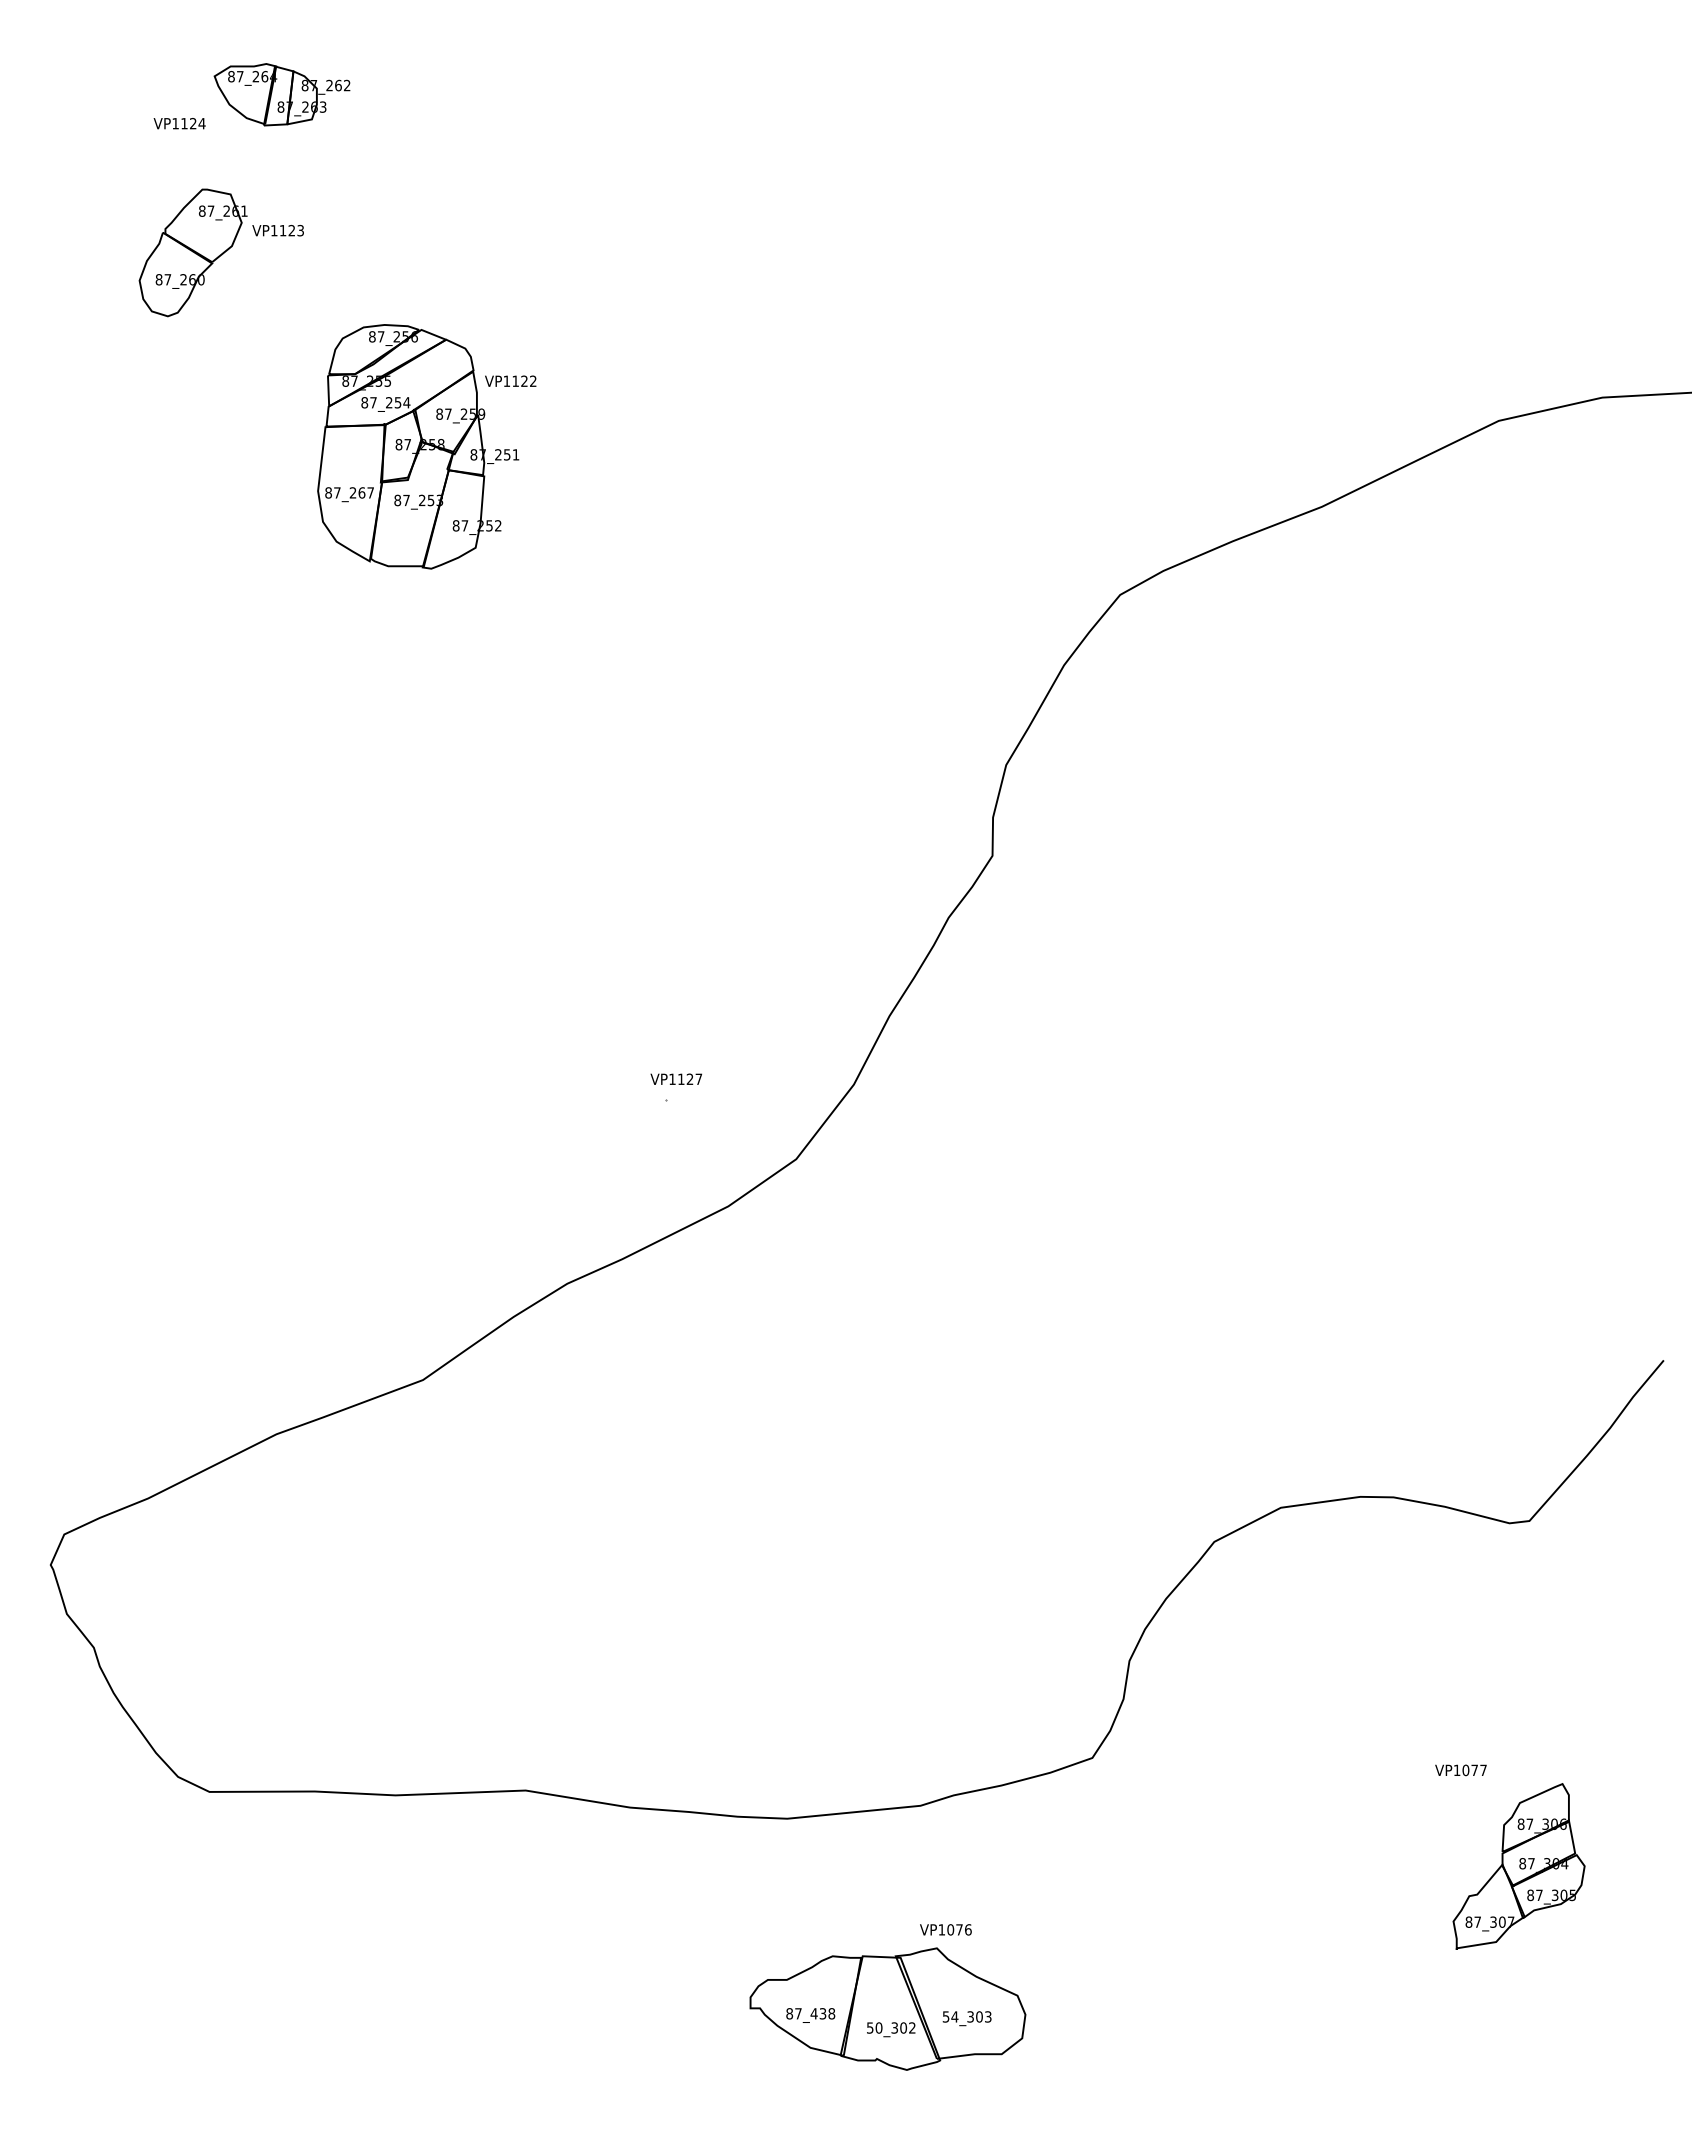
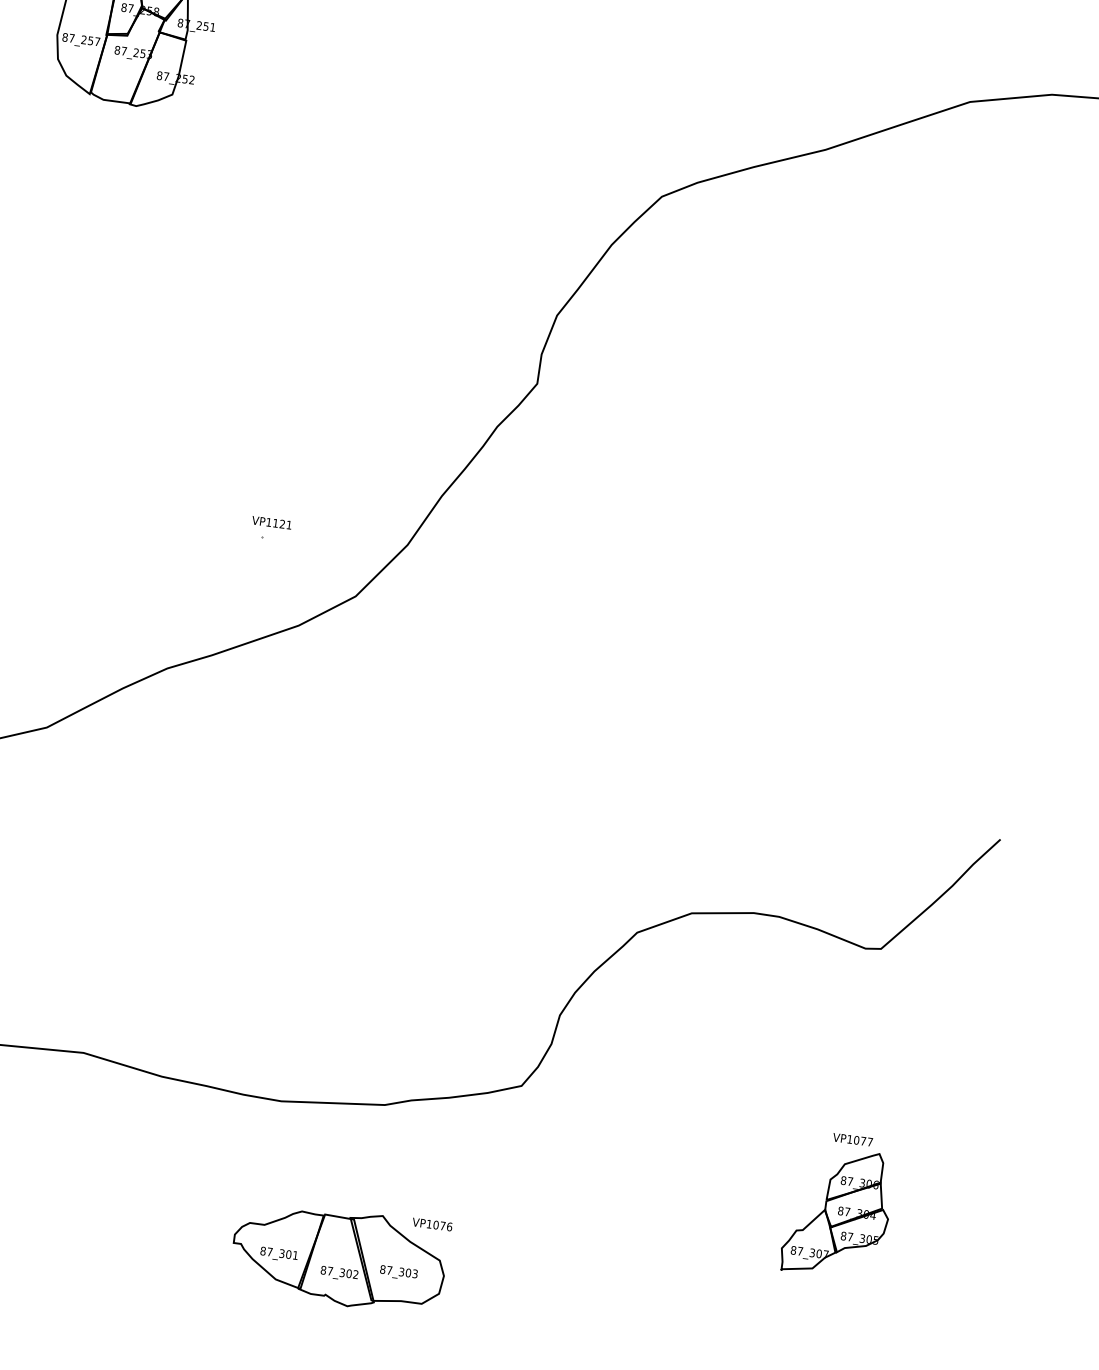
text: (361, 492) -> (90, 40), 87_267 -> 87_257
text: (698, 1078) -> (289, 524), VP1127 -> VP1121
text: (1460, 1770) -> (852, 1139), moved
text: (945, 1929) -> (432, 1224), moved
text: (822, 2013) -> (288, 1254), 87_438 -> 87_301
text: (950, 2016) -> (386, 1269), 54_303 -> 87_303
text: (874, 2027) -> (326, 1270), 50_302 -> 87_302

